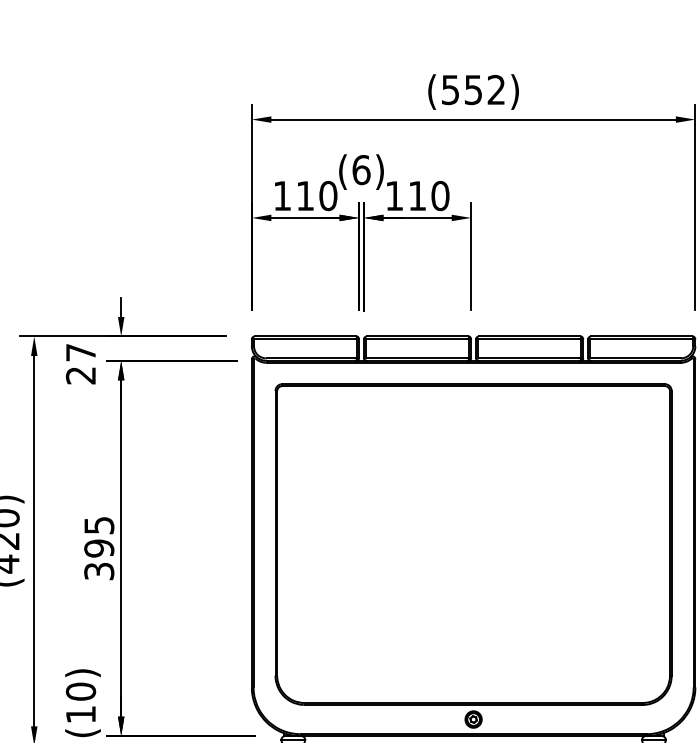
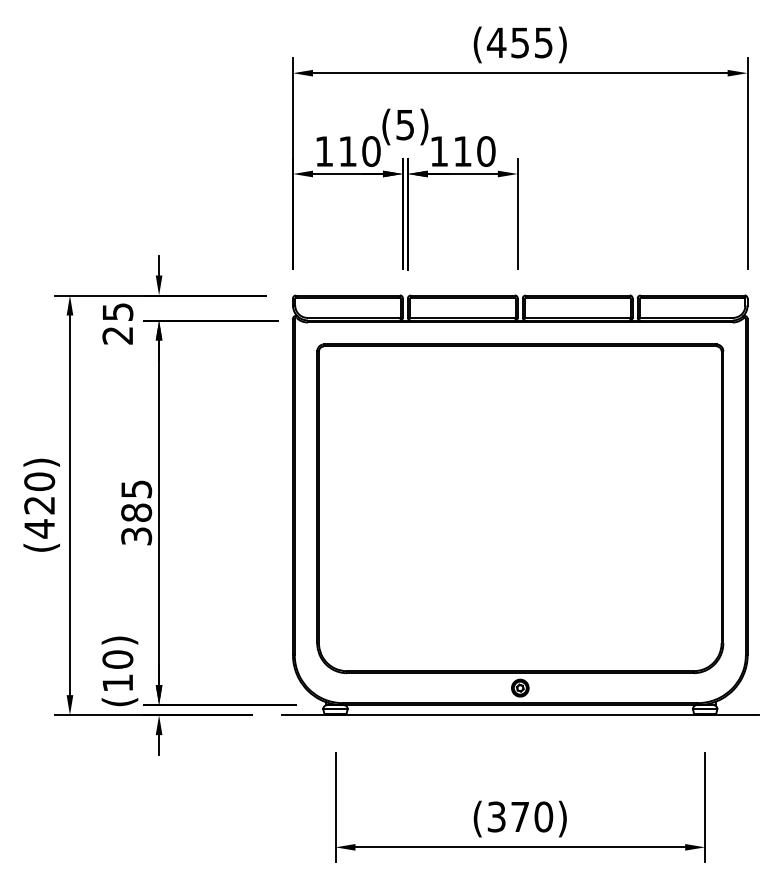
text: (472, 89) -> (519, 42), (552) -> (455)
text: (361, 169) -> (405, 124), (6) -> (5)
text: (81, 352) -> (118, 311), 27 -> 25
text: (99, 548) -> (136, 512), 395 -> 385

